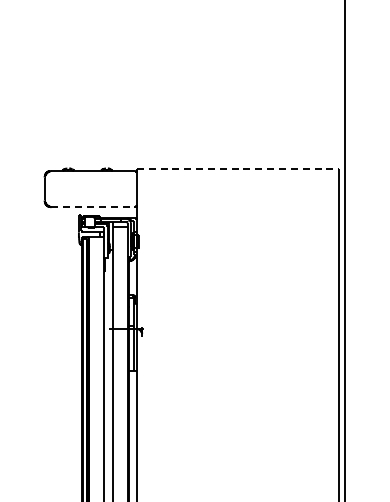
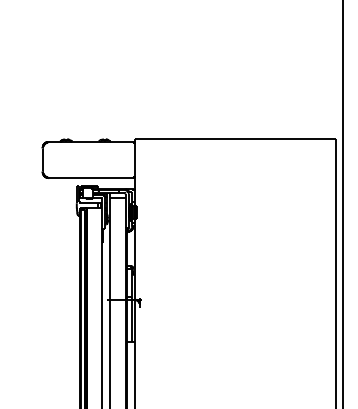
line: (237, 168) -> (235, 139), dashed -> solid
line: (93, 207) -> (91, 178), dashed -> solid

